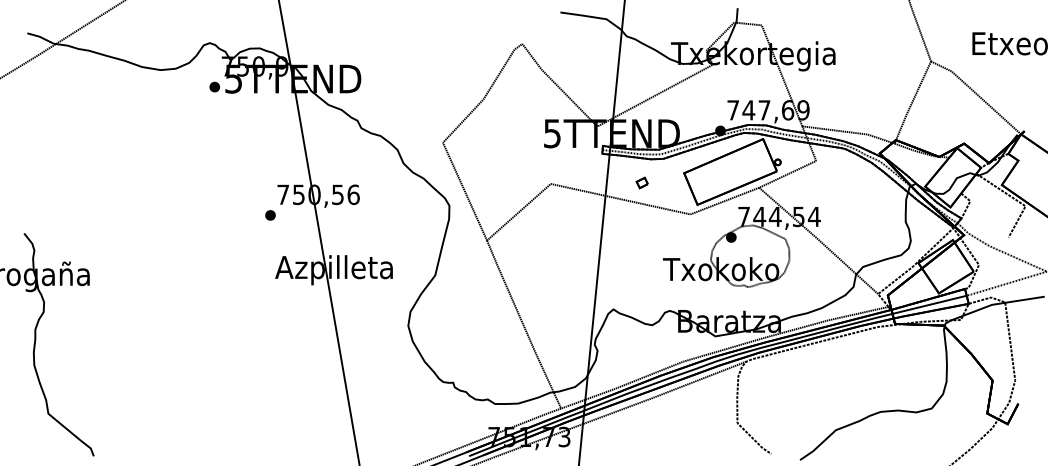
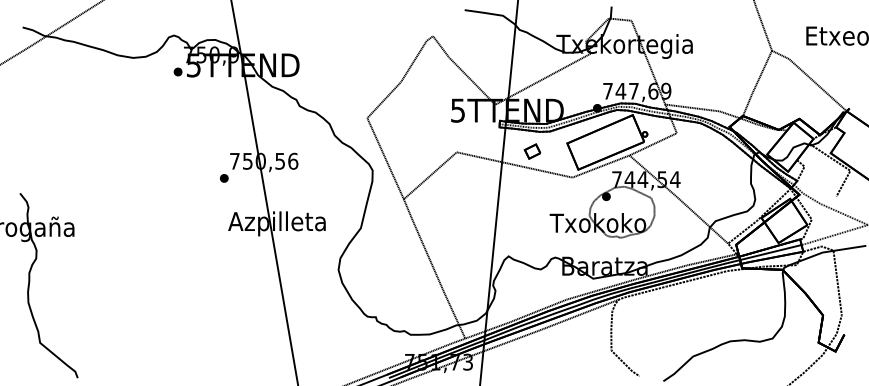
part: (642, 182) -> (532, 151), size x1.67

